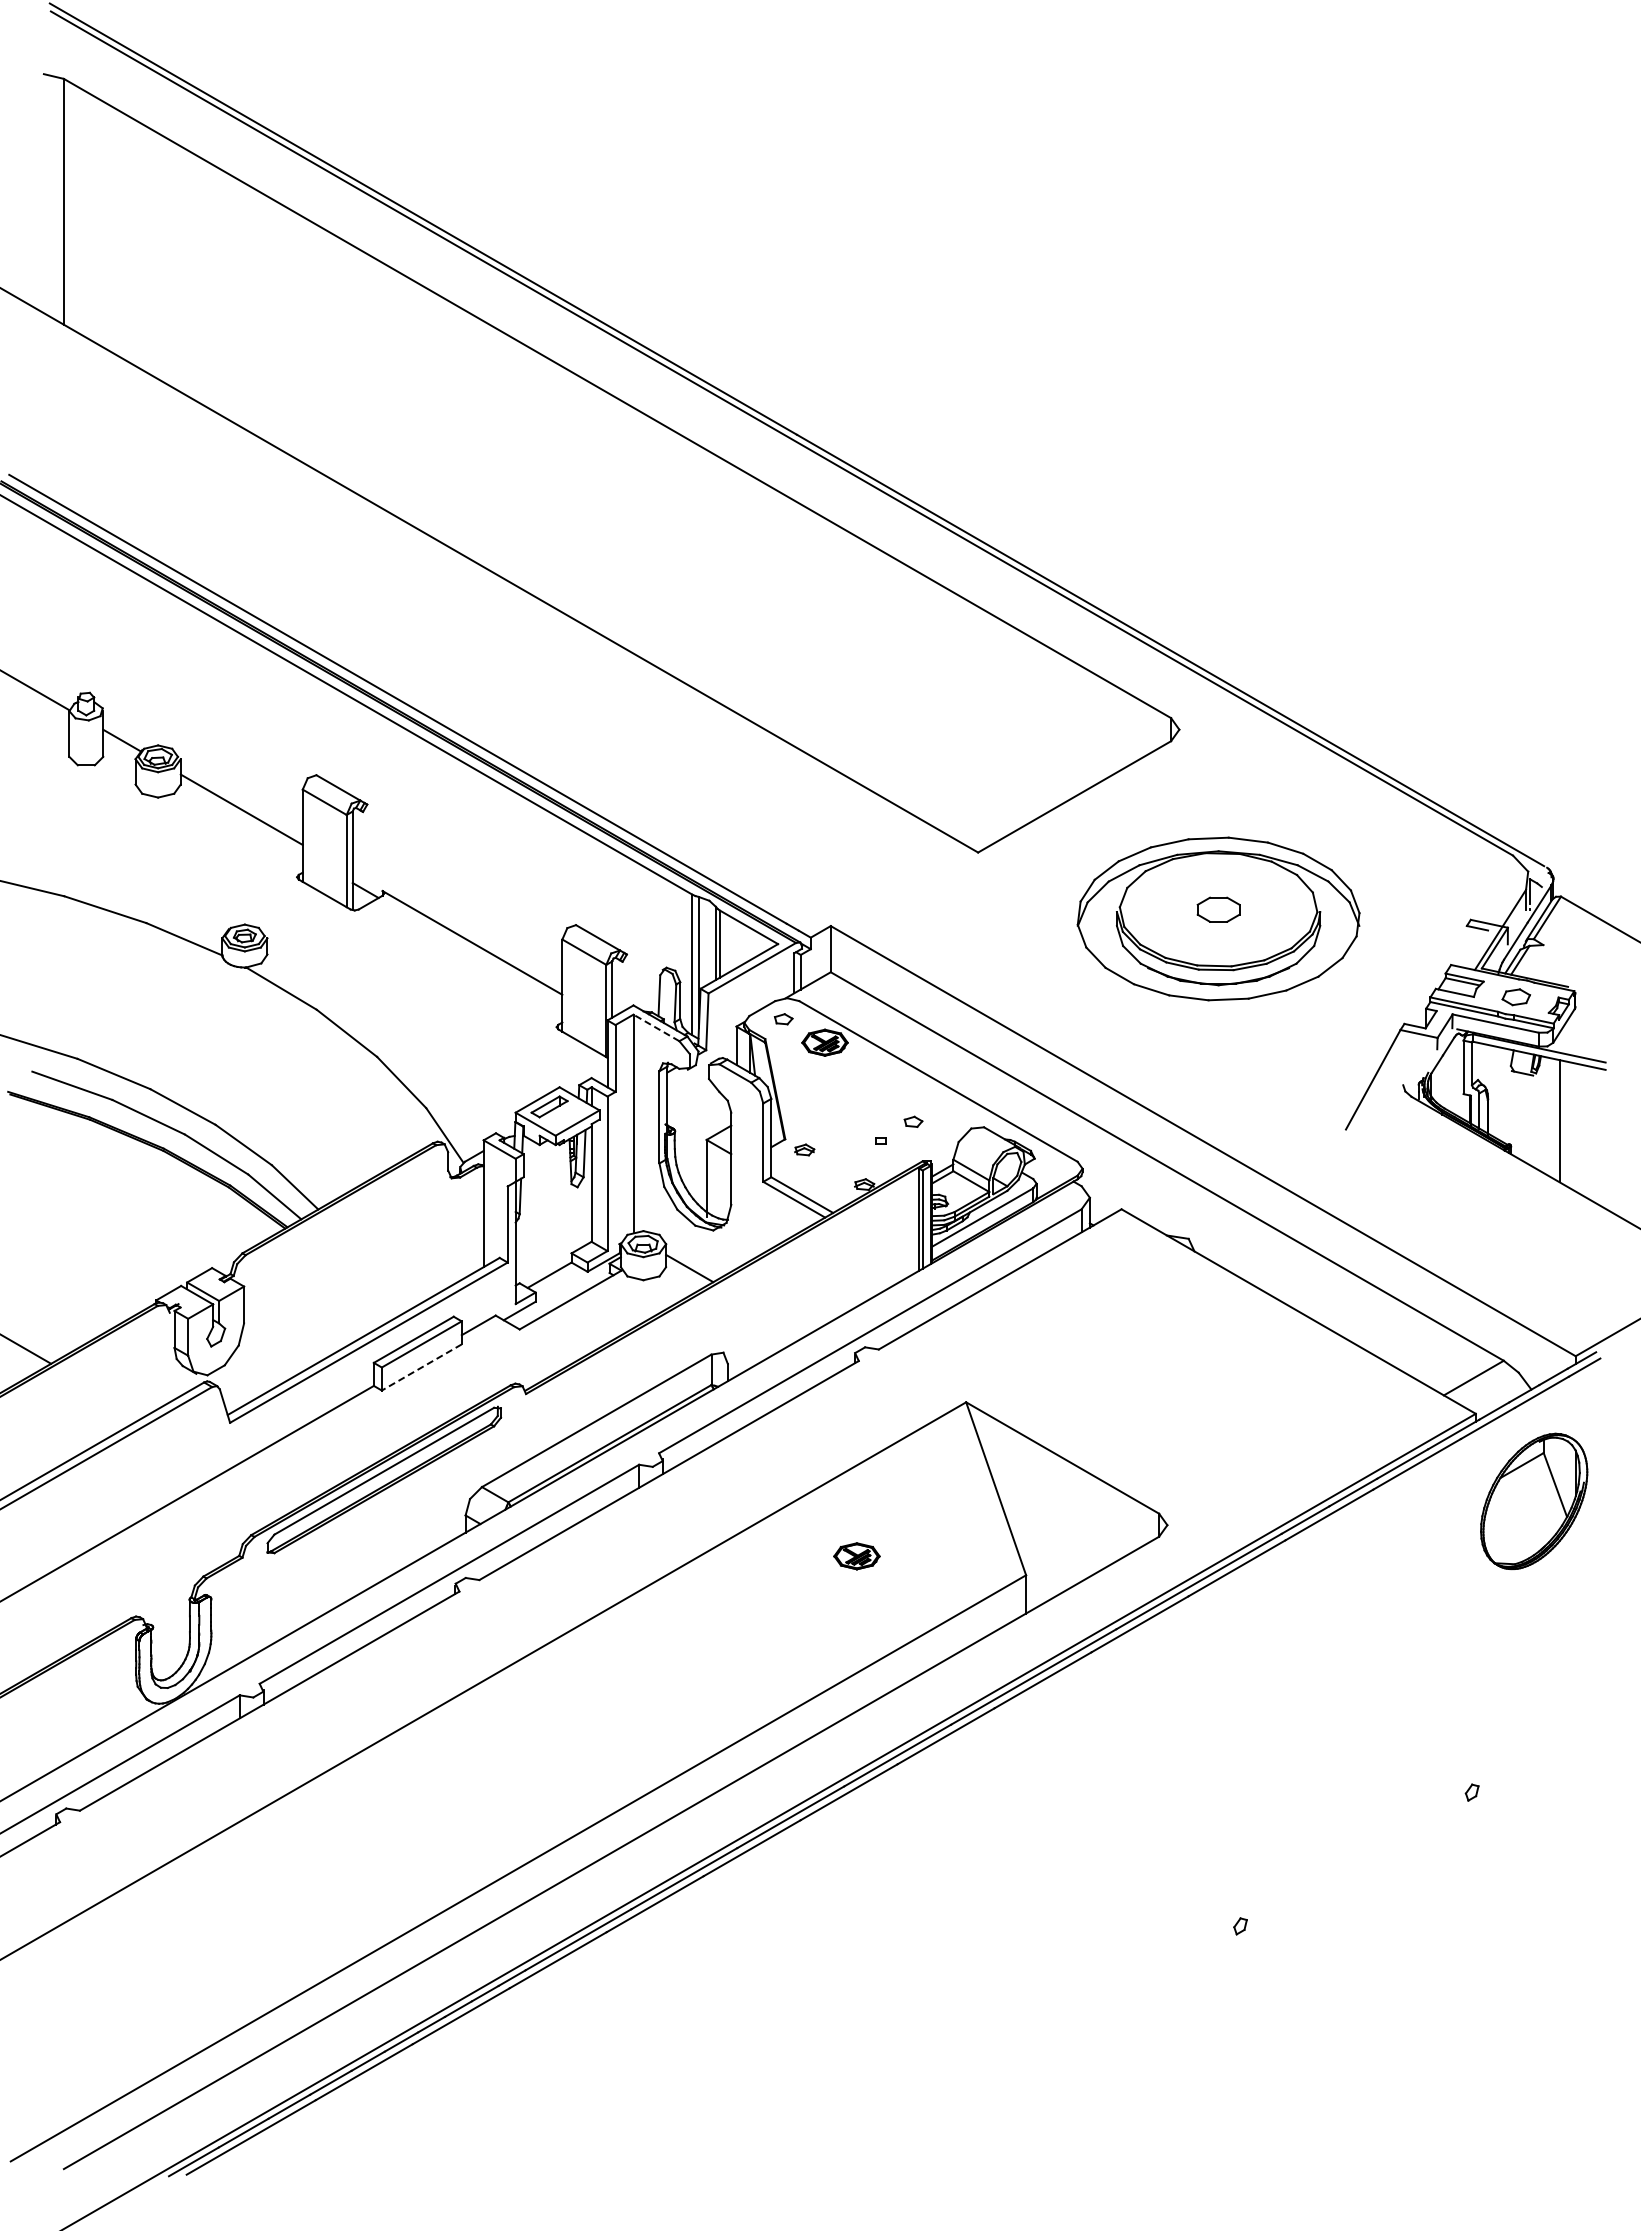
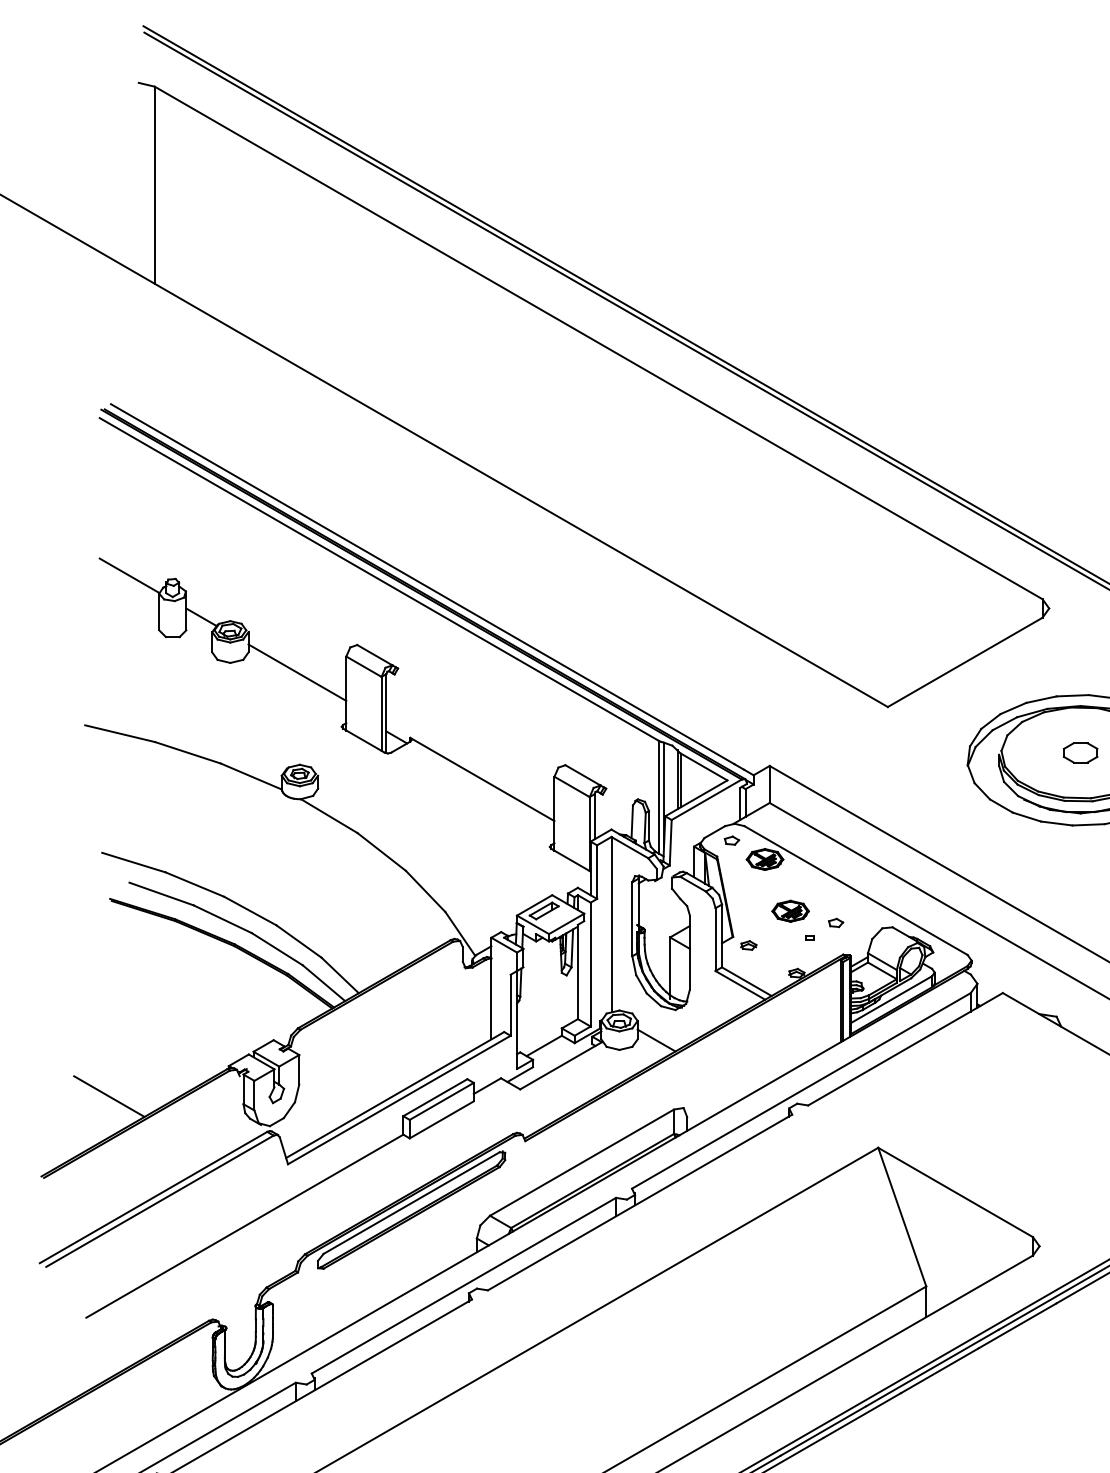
line: (656, 1027) -> (629, 847), dashed -> solid
line: (421, 1367) -> (441, 1119), dashed -> solid
part: (856, 1556) -> (790, 911), moved

